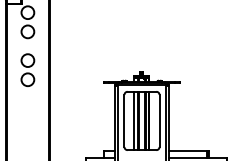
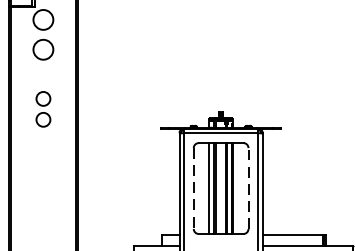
part: (27, 69) -> (42, 108), size x0.7
line: (124, 120) -> (193, 187), solid -> dashed
line: (159, 120) -> (248, 187), solid -> dashed

